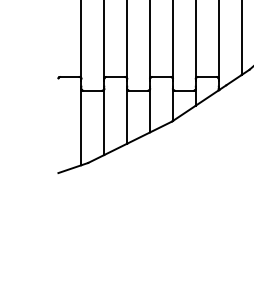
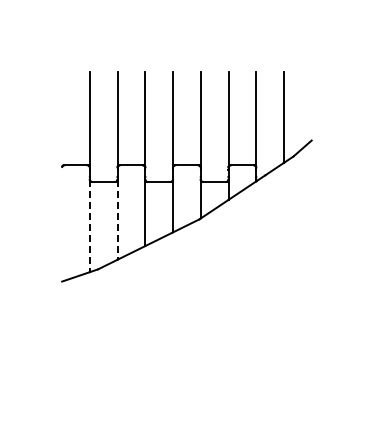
line: (104, 122) -> (117, 220), solid -> dashed
line: (81, 127) -> (89, 226), solid -> dashed

